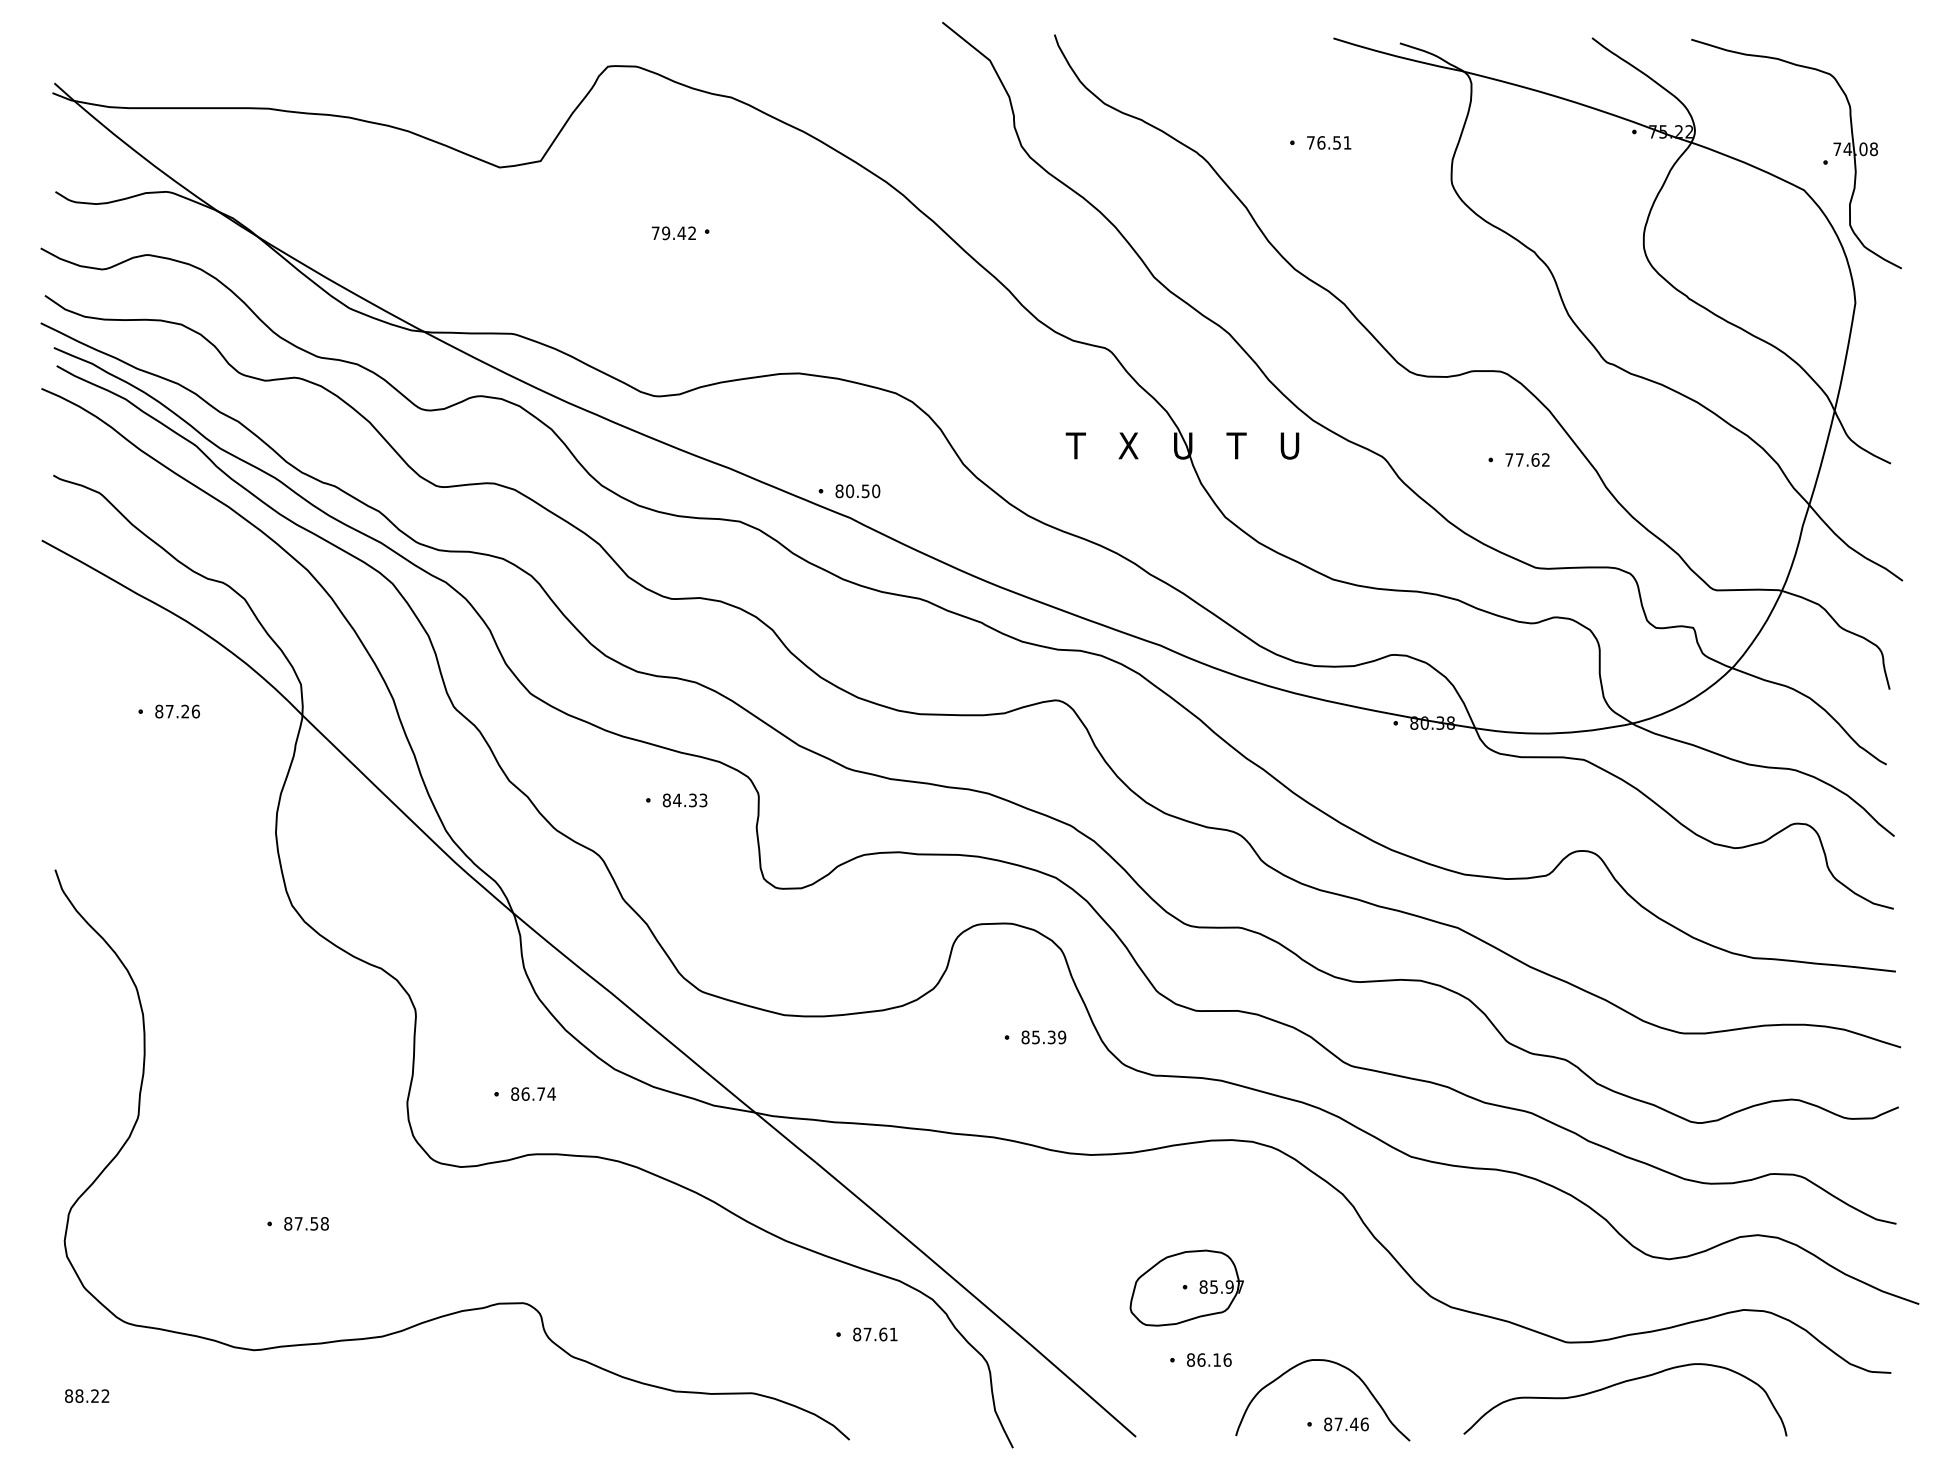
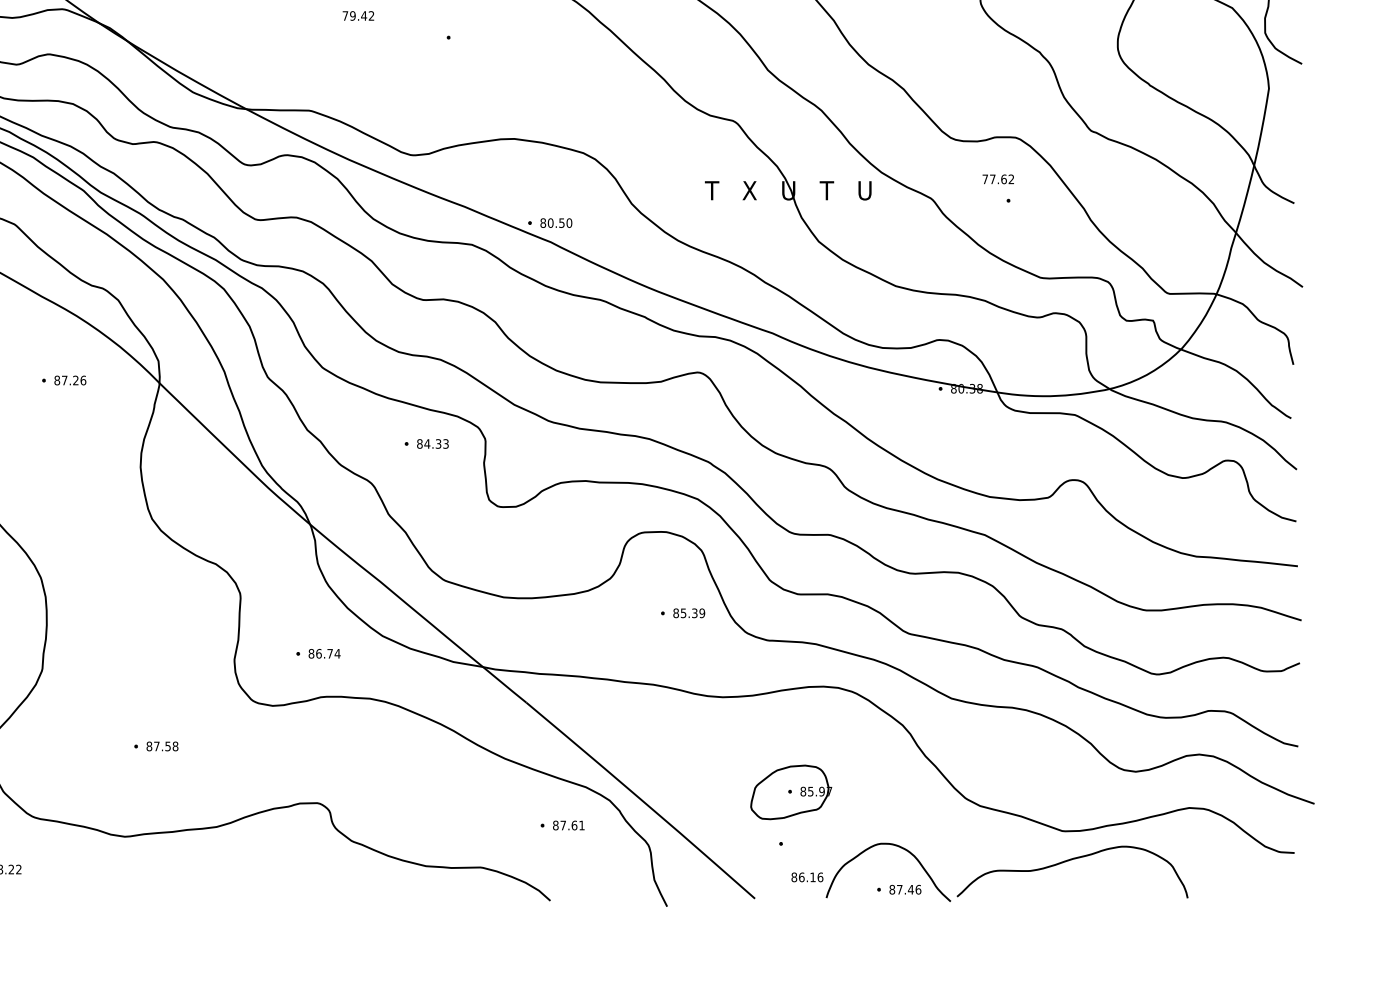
text: (673, 233) -> (358, 16), moved
text: (1527, 459) -> (998, 178), moved
text: (1209, 1359) -> (807, 876), moved
curve: (1619, 1384) -> (1068, 861), moved

